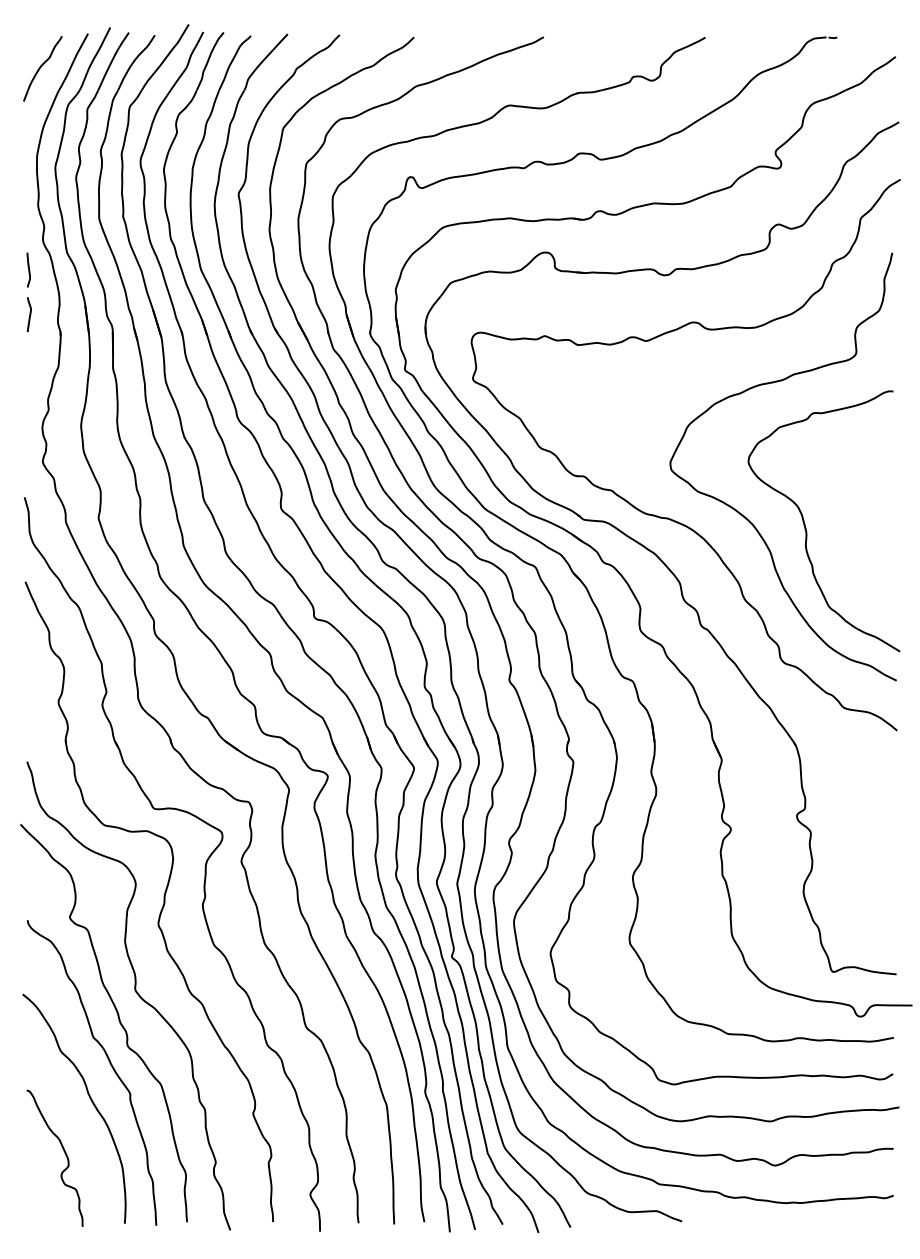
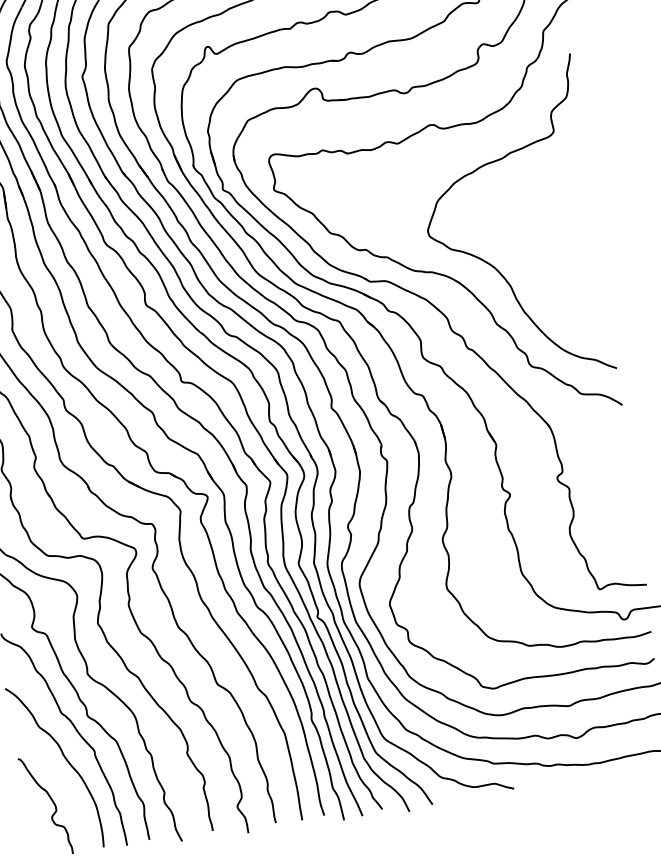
curve: (806, 527) -> (534, 264), removed

